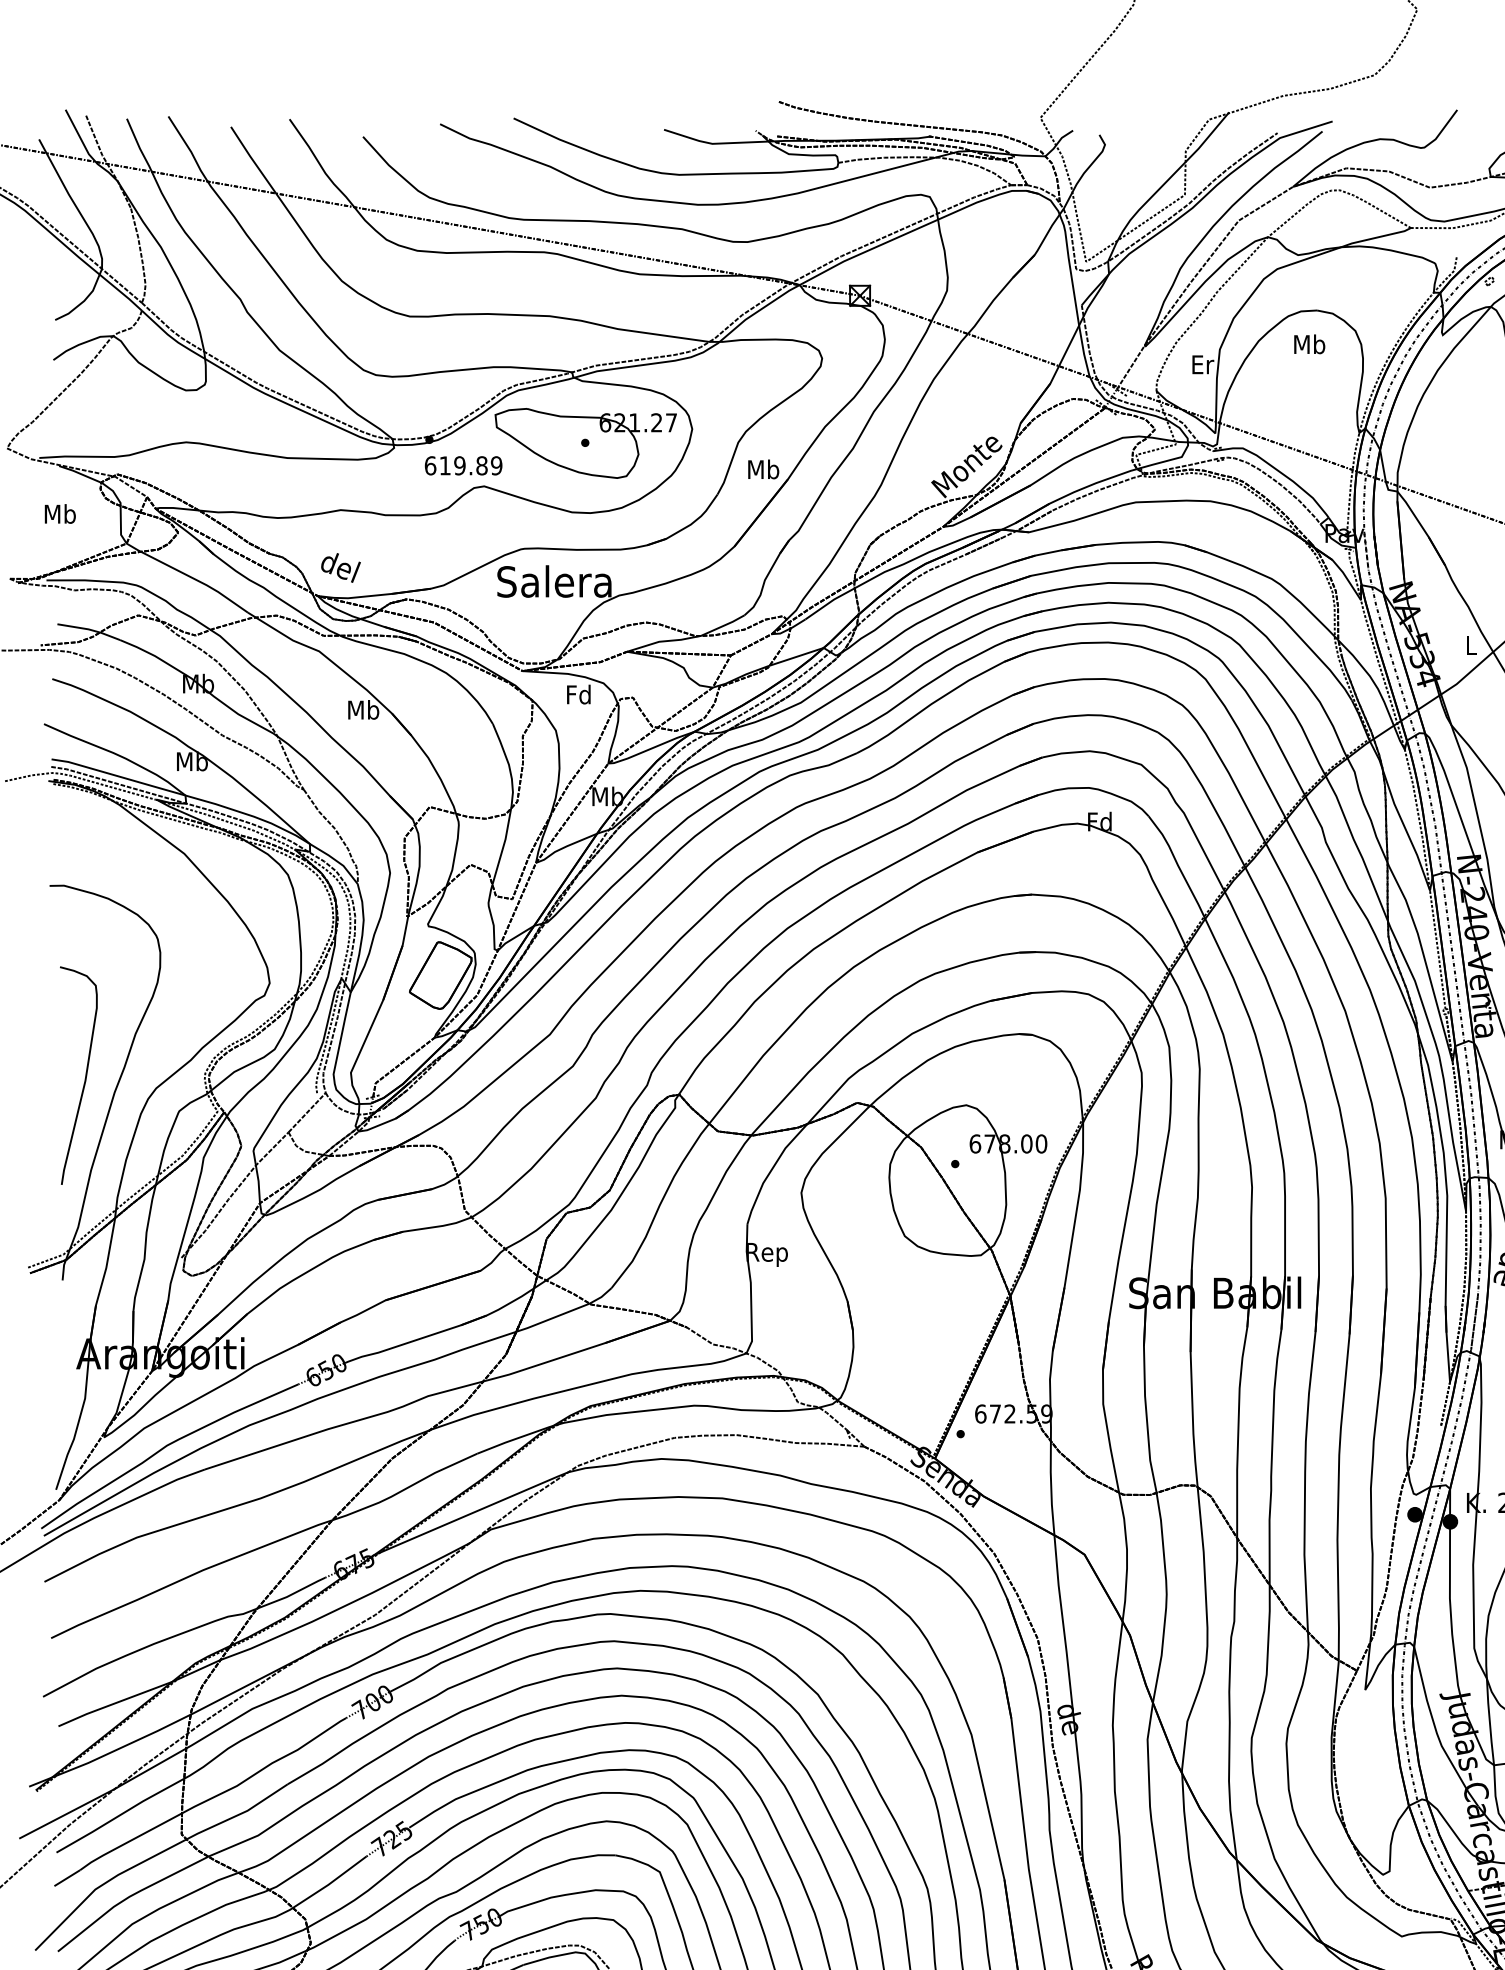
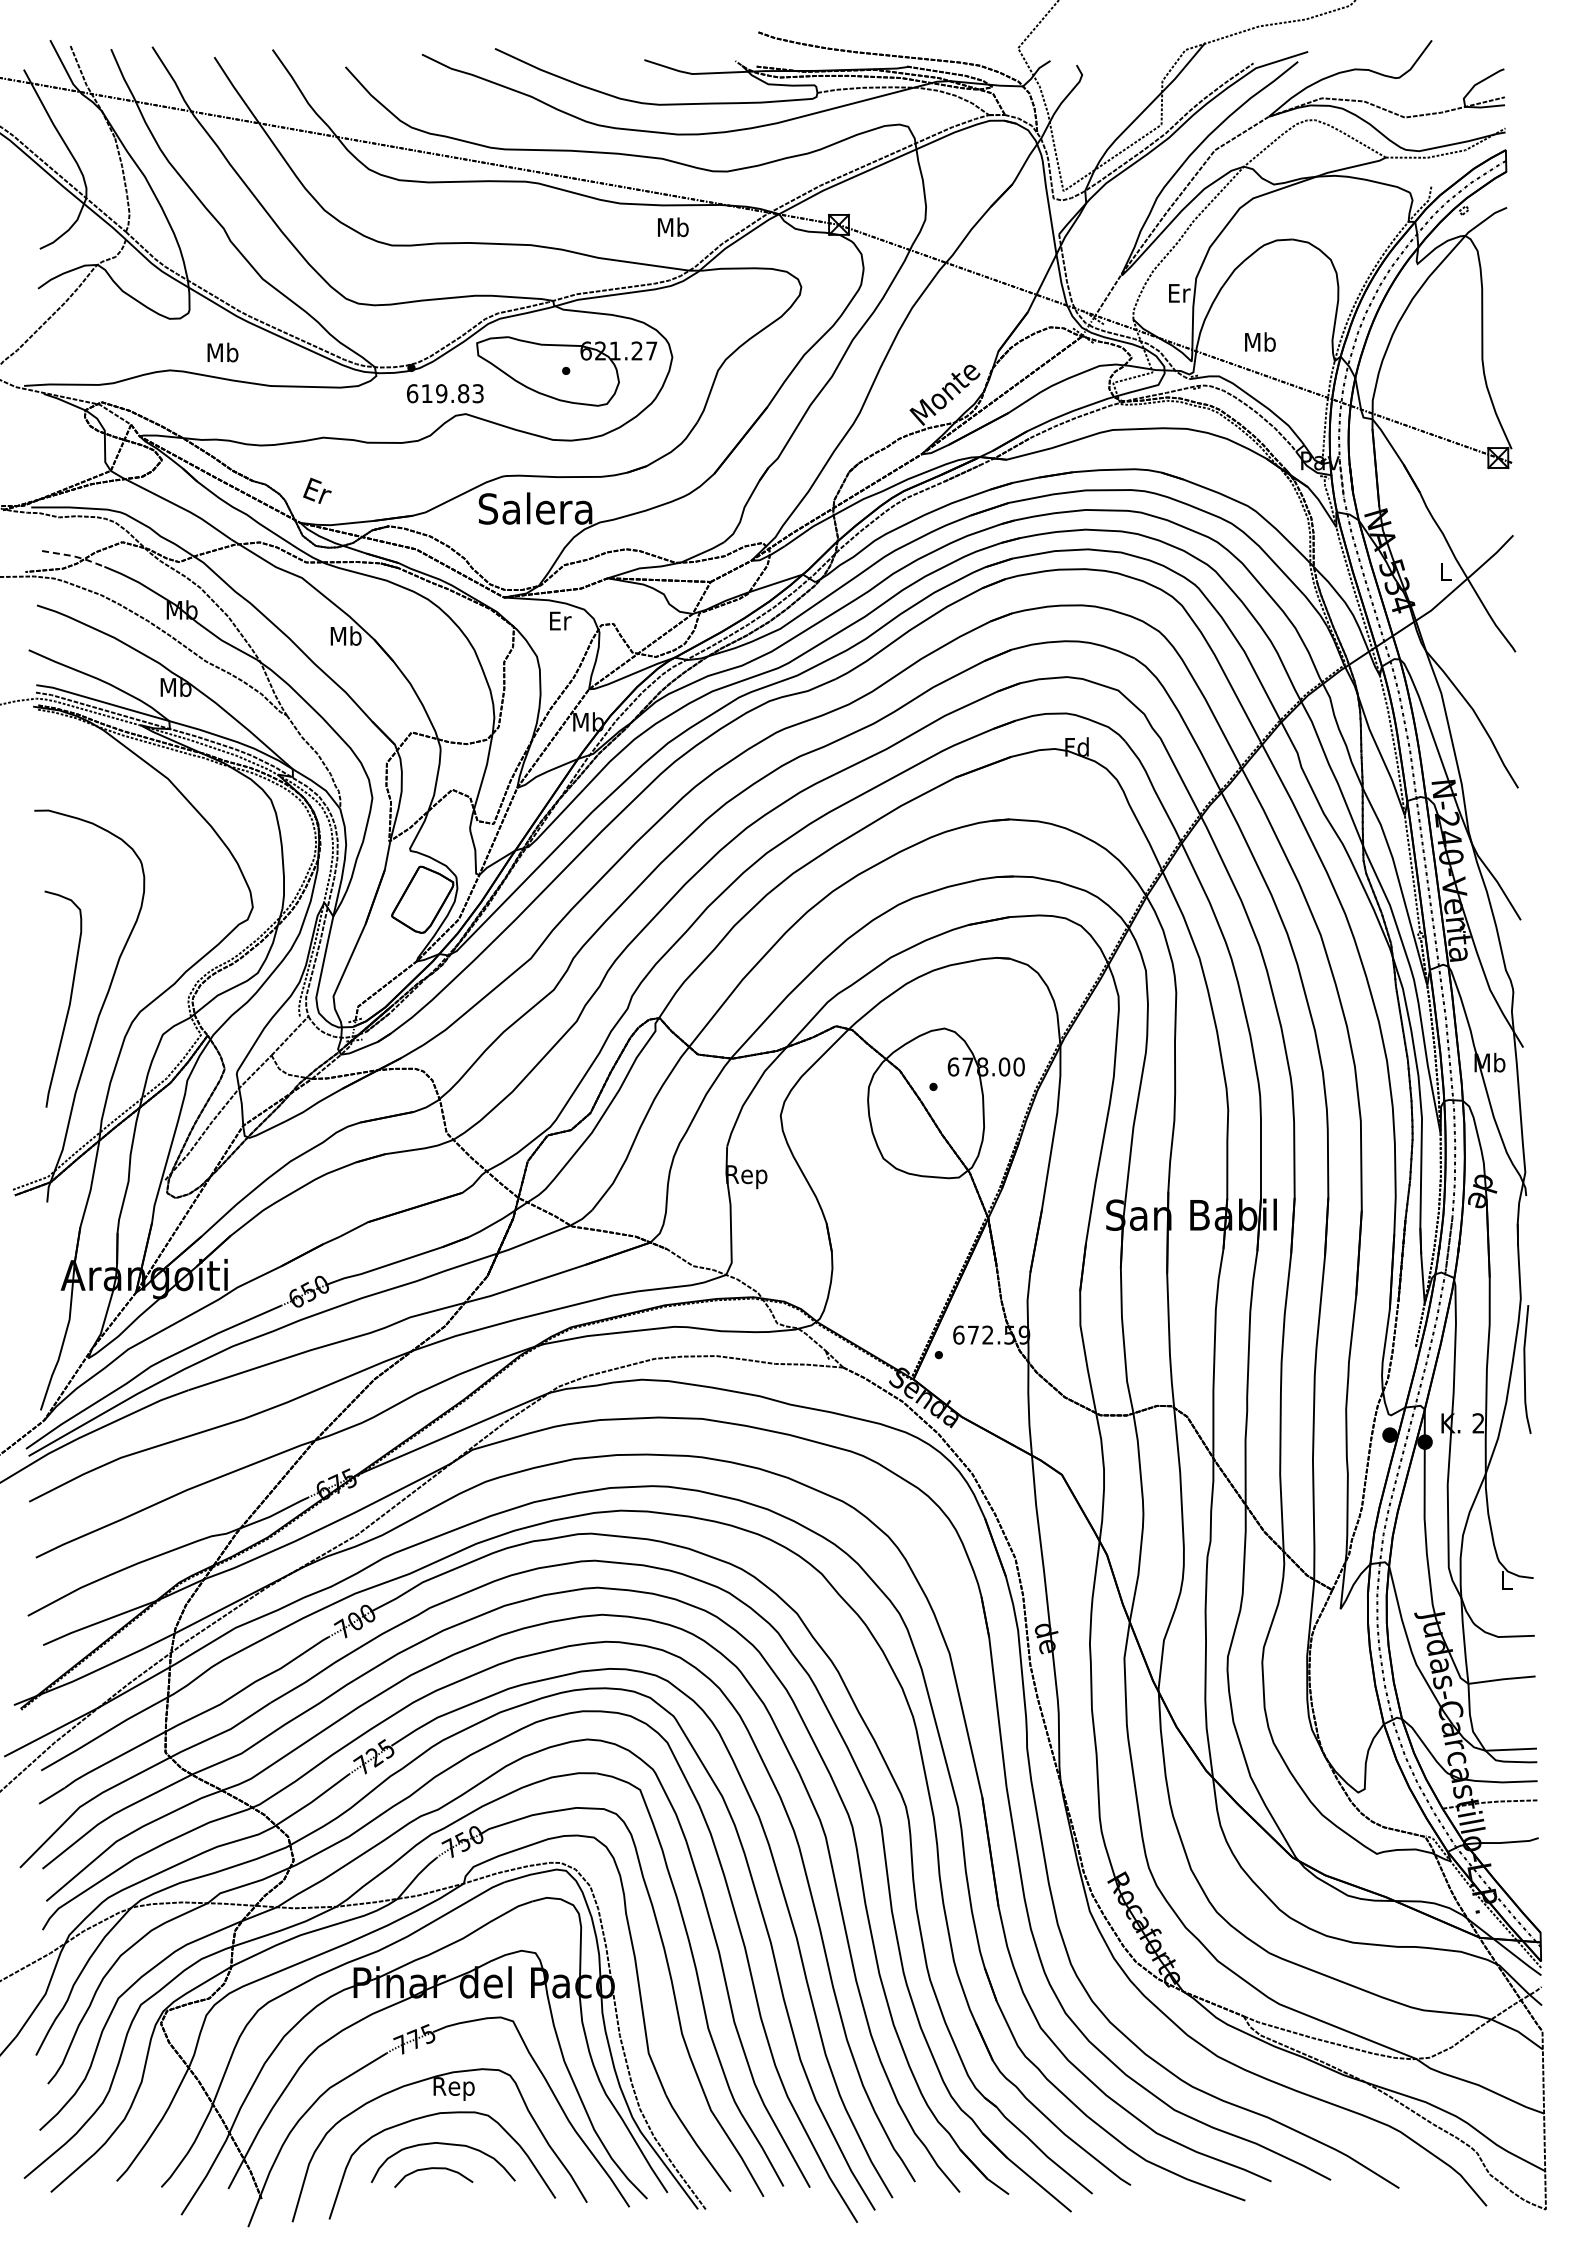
text: (1309, 343) -> (1260, 341), moved
text: (495, 465) -> (477, 393), 619.89 -> 619.83
text: (763, 469) -> (673, 227), moved
text: (59, 513) -> (222, 352), moved
text: (340, 566) -> (323, 493), del -> Er
line: (89, 629) -> (73, 556), solid -> dashed
text: (578, 694) -> (559, 620), Fd -> Er

